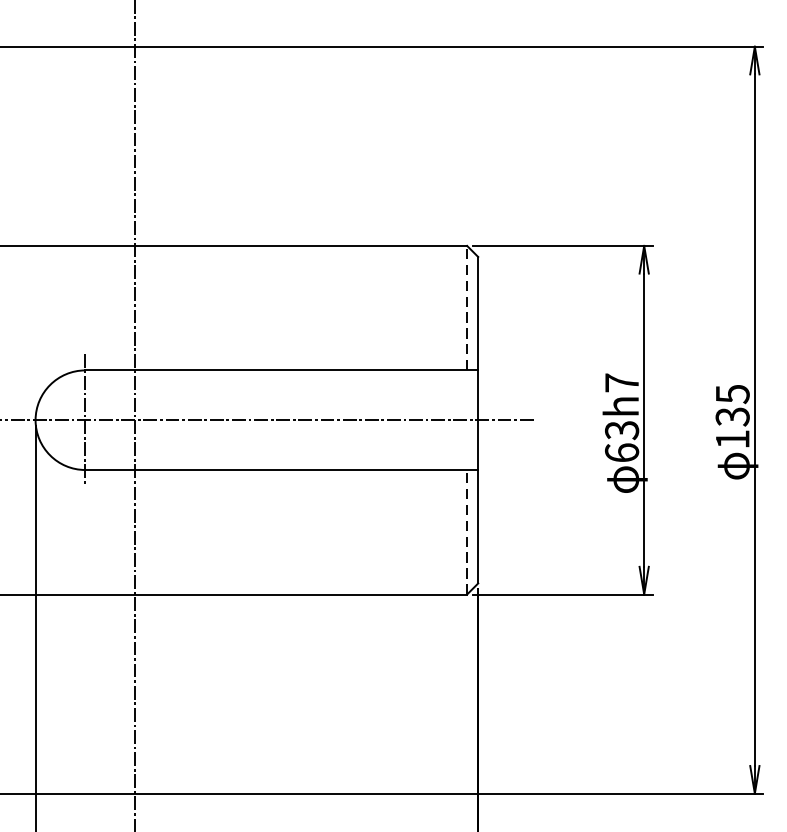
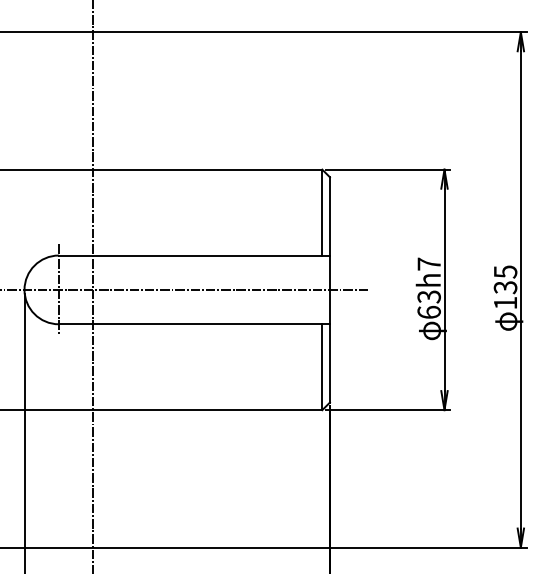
line: (467, 308) -> (322, 212), dashed -> solid
line: (467, 532) -> (322, 367), dashed -> solid

